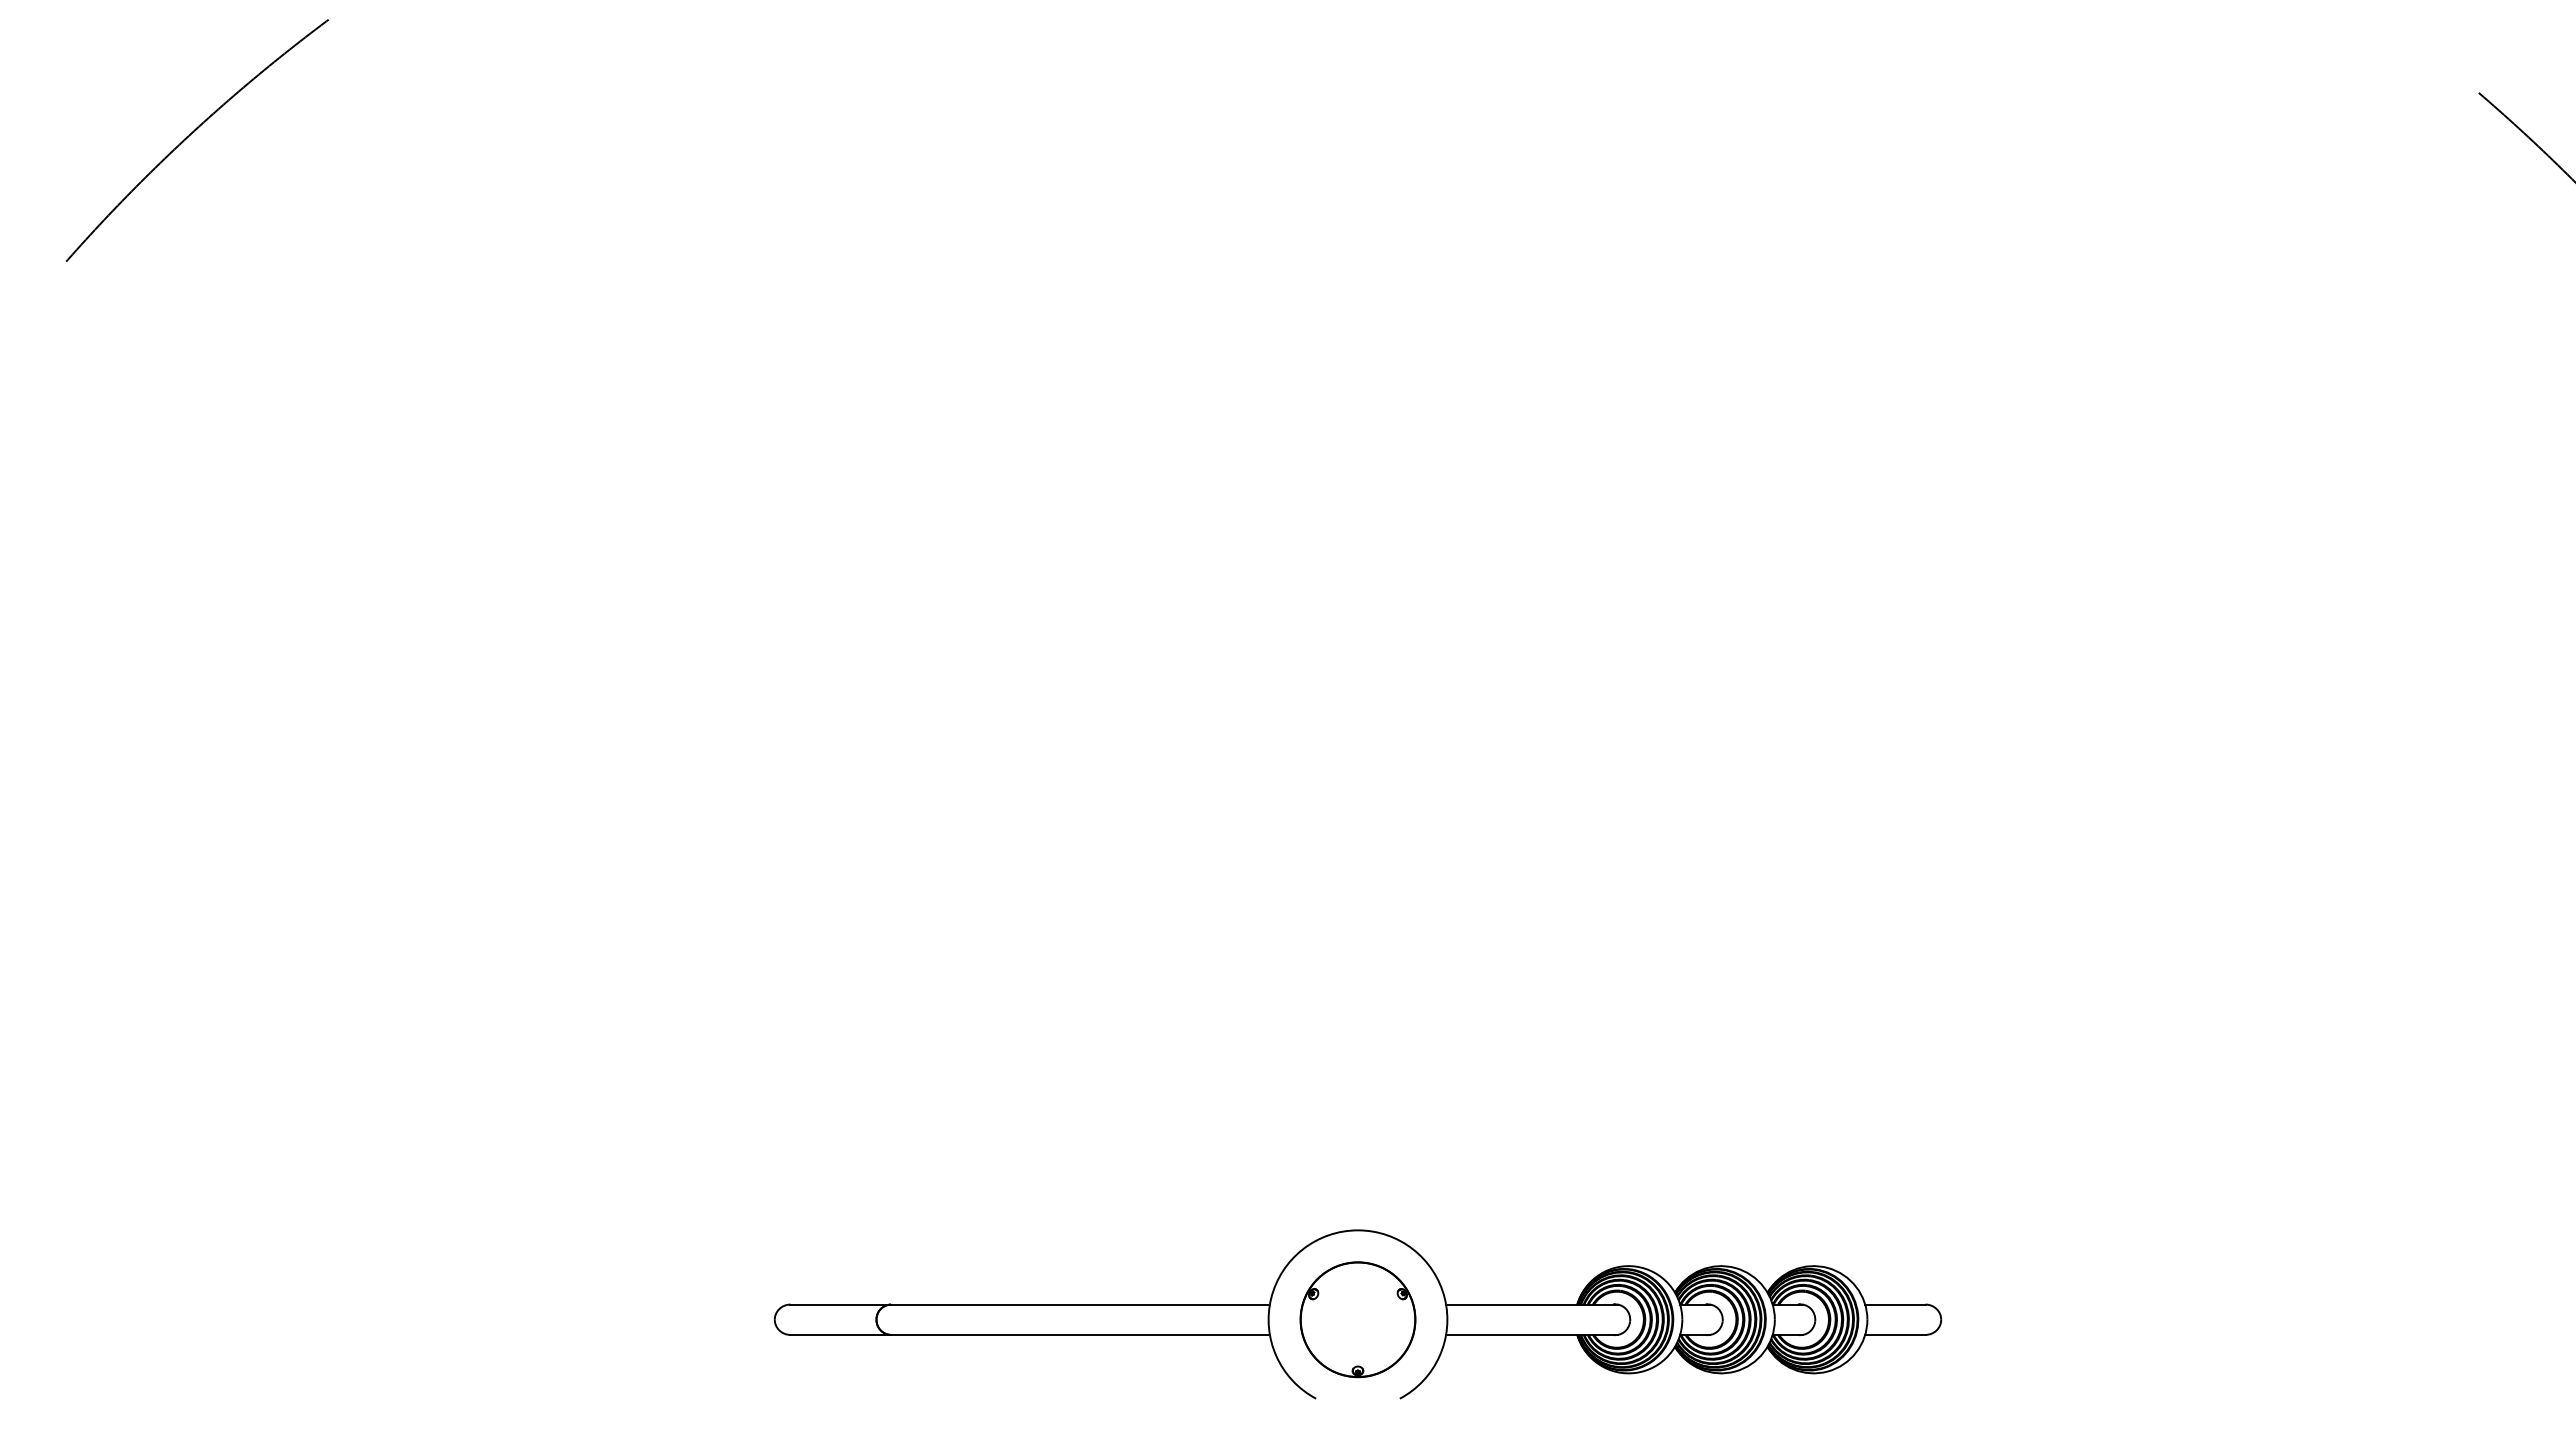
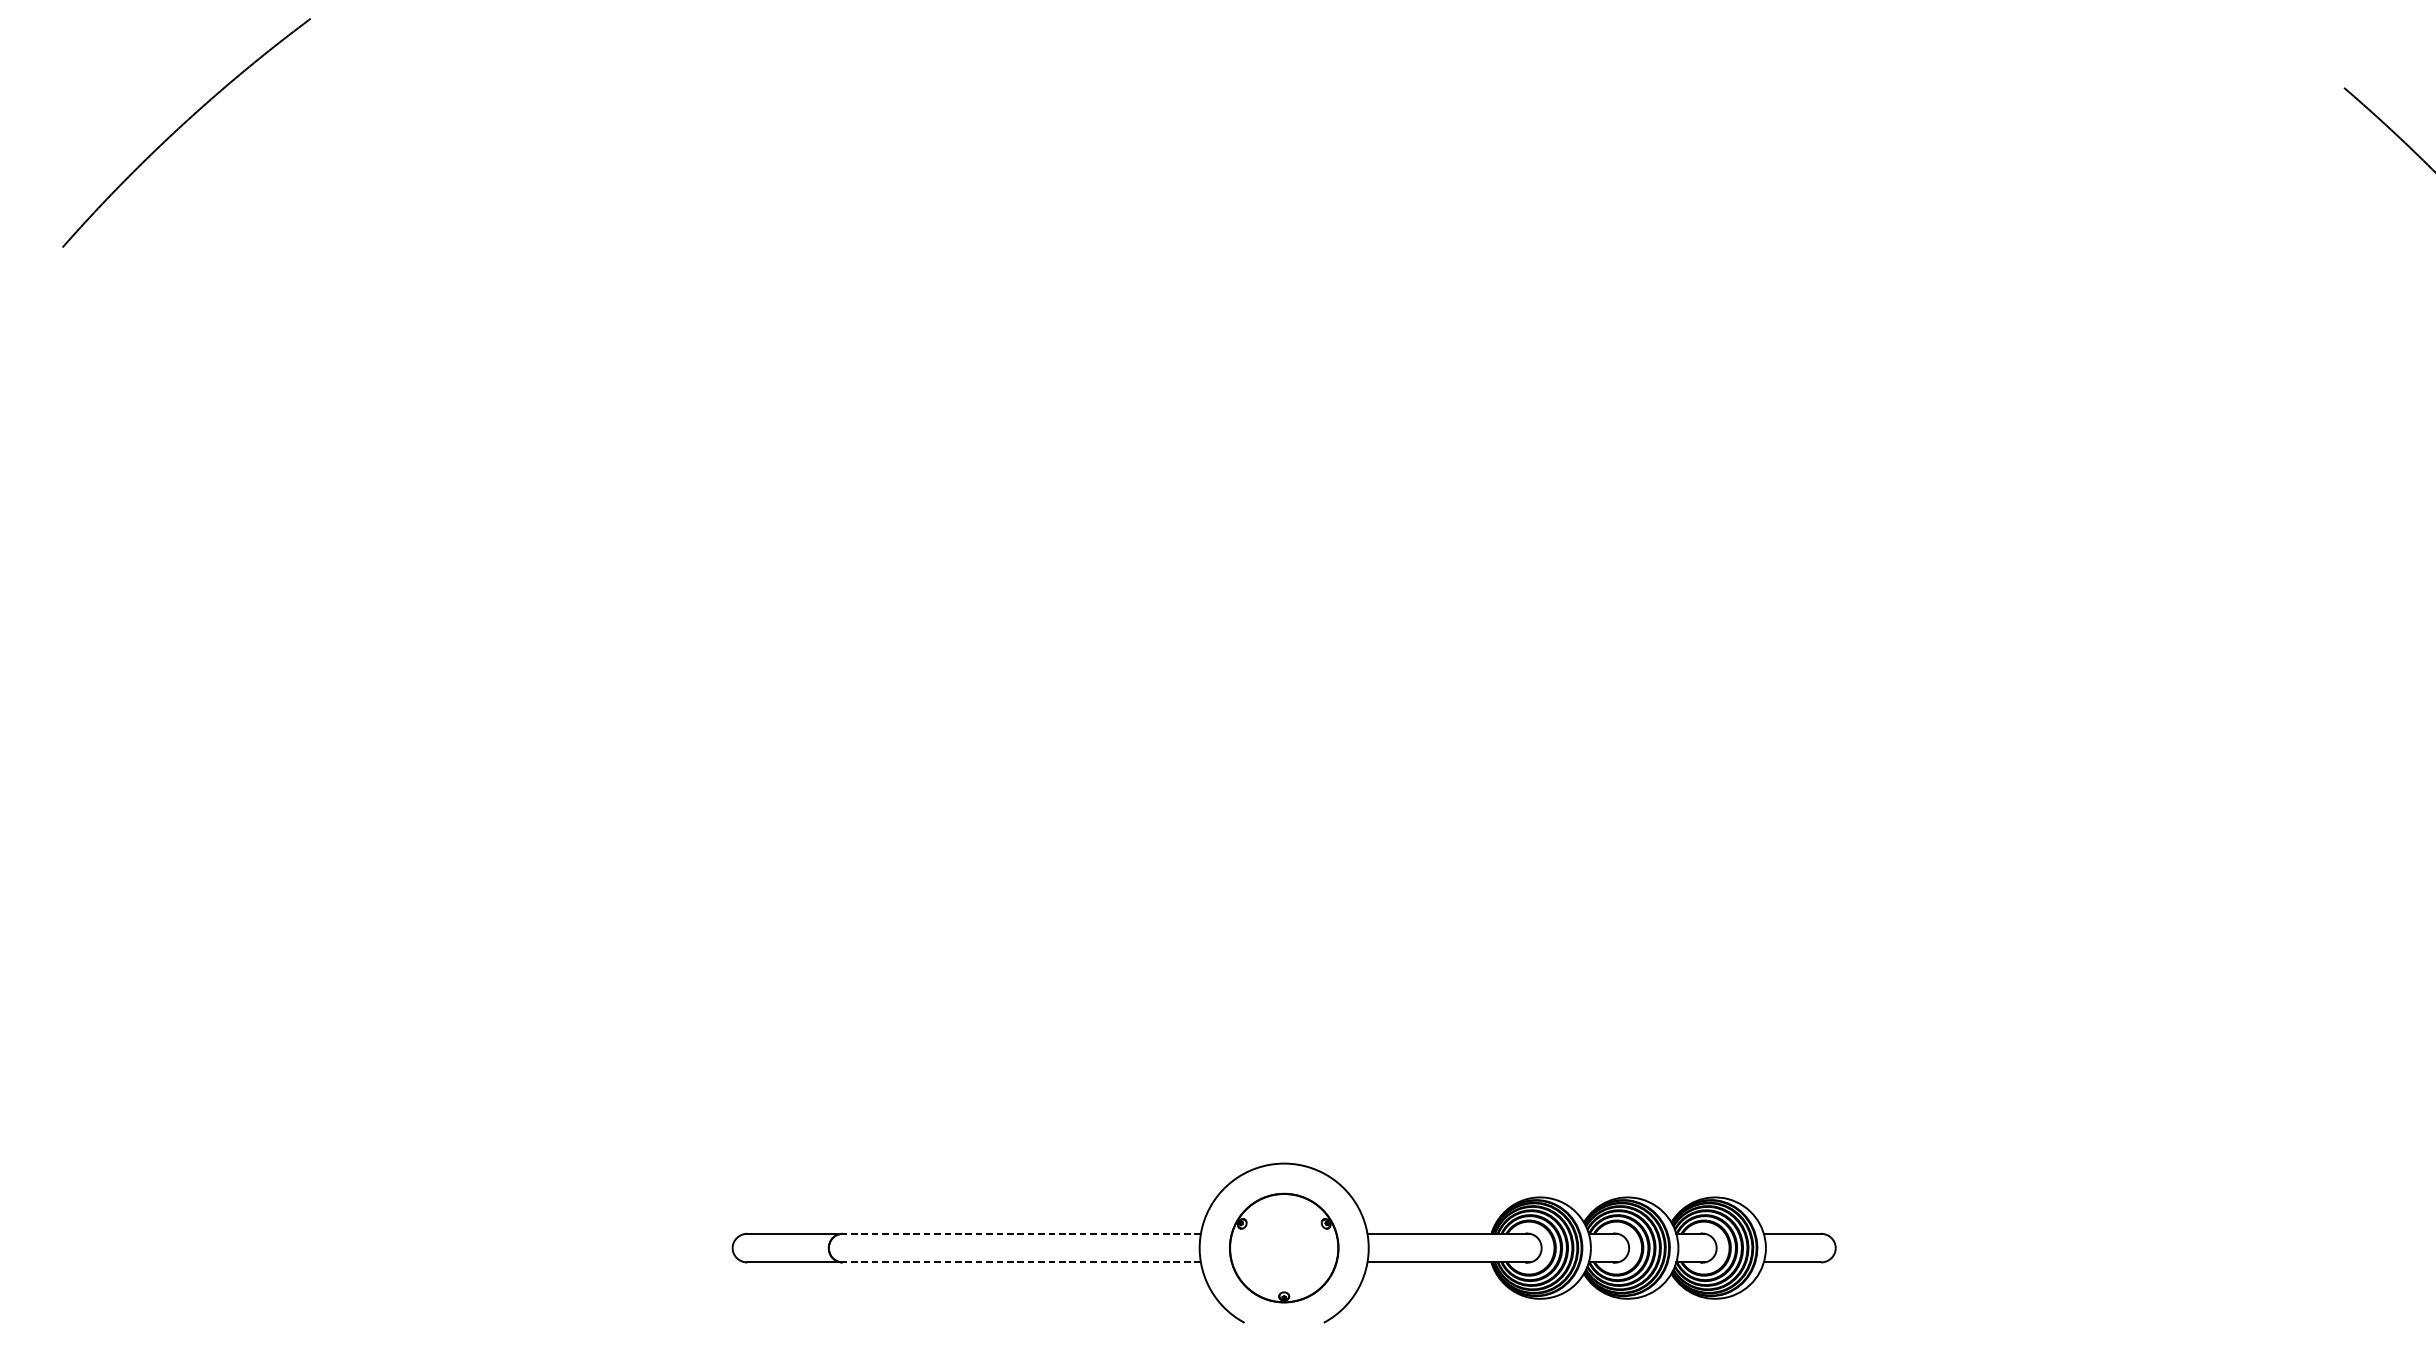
line: (1080, 1304) -> (1021, 1233), solid -> dashed
line: (1080, 1334) -> (1021, 1262), solid -> dashed

